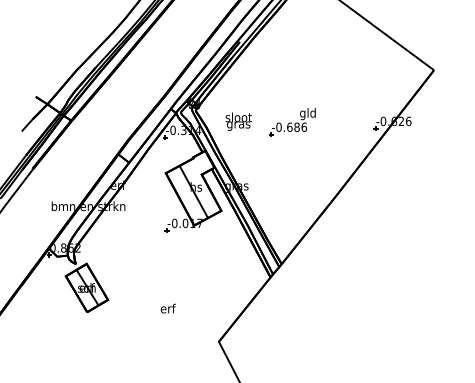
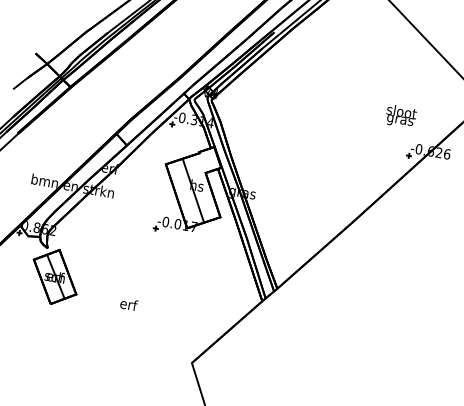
text: (238, 121) -> (400, 116), moved
part: (292, 122) -> (317, 132), removed
text: (167, 308) -> (128, 304), moved

